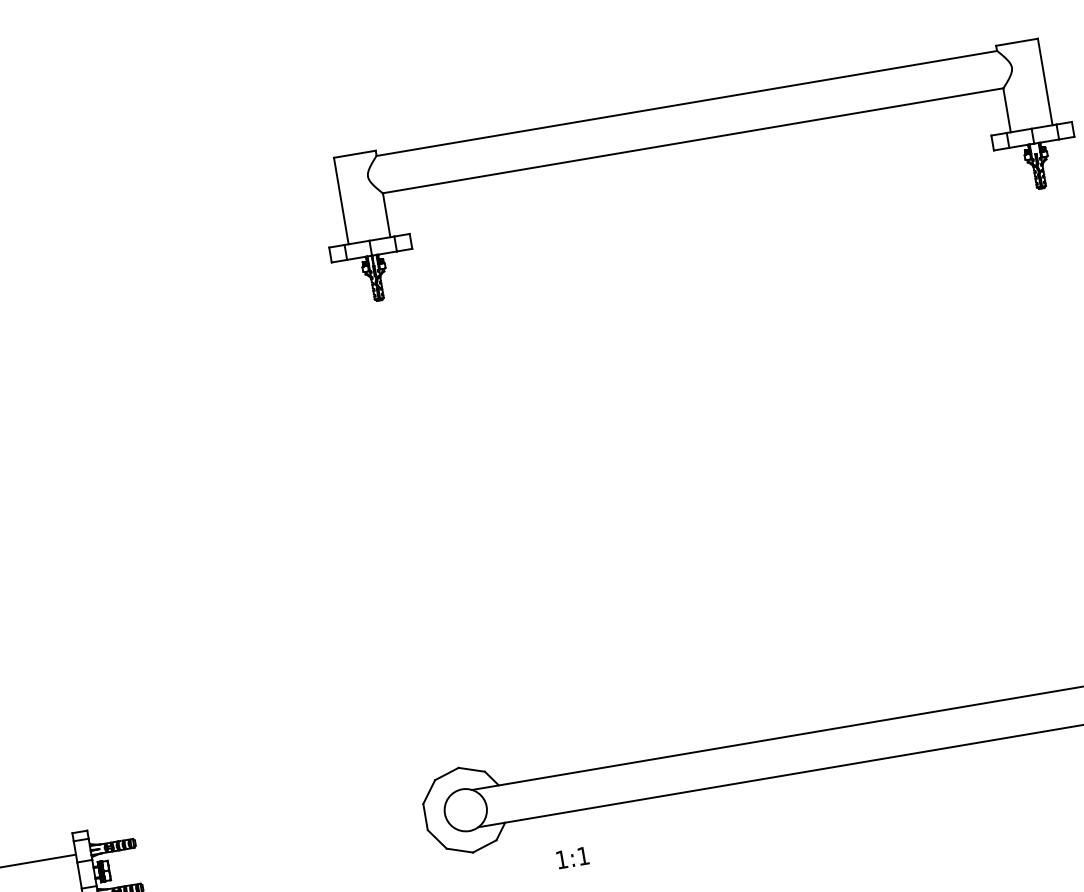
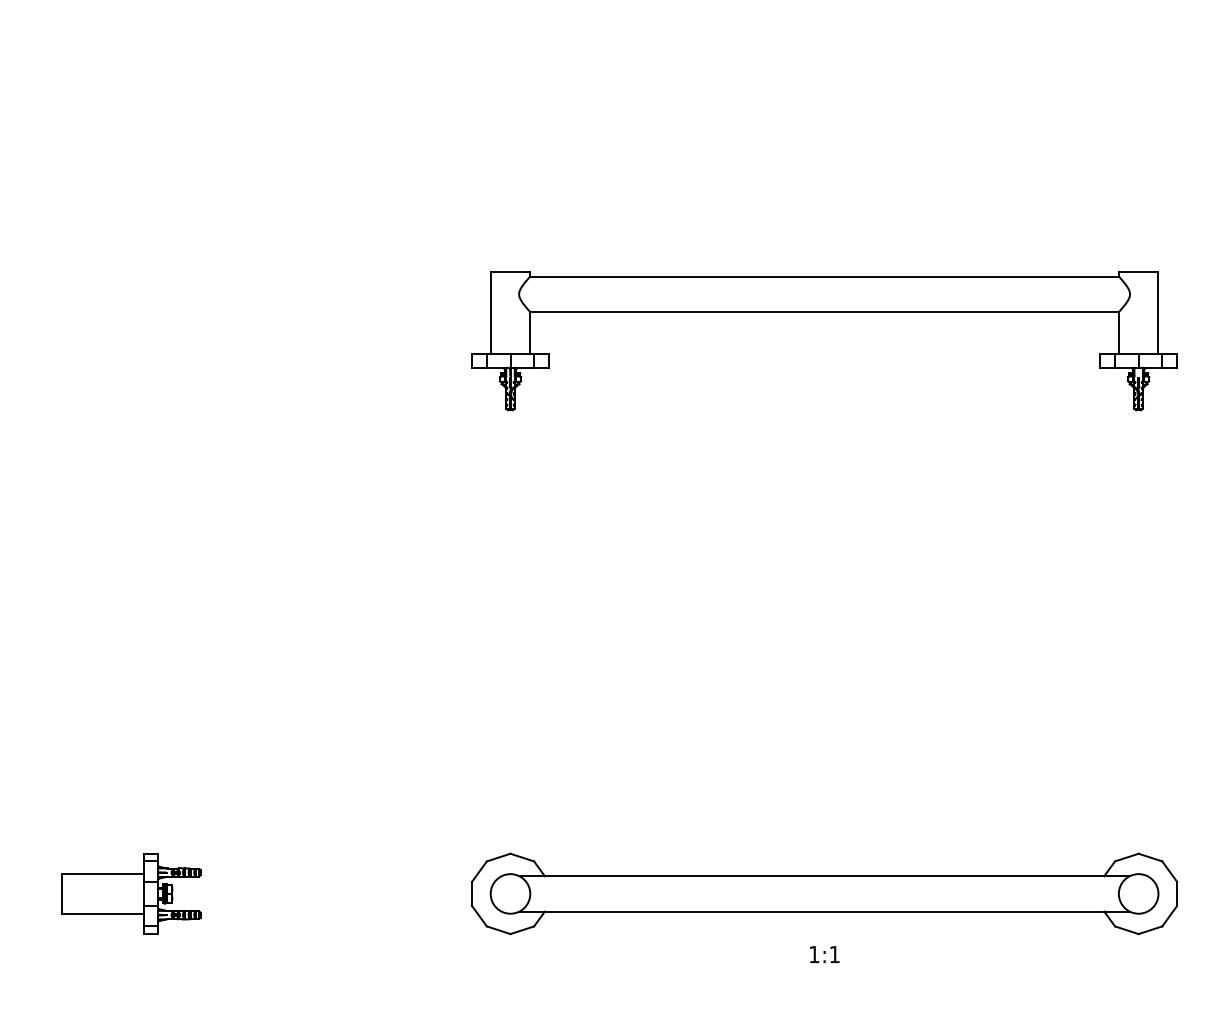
text: (572, 857) -> (824, 954), moved

